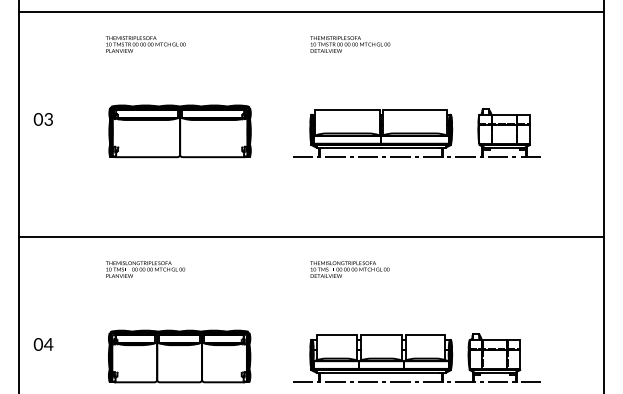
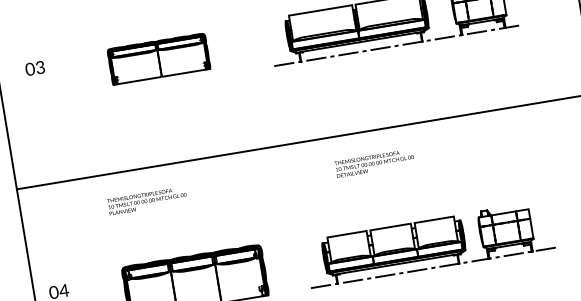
text: (42, 119) -> (34, 68), moved
part: (179, 131) -> (158, 59), size x0.7
text: (349, 269) -> (374, 163), moved

